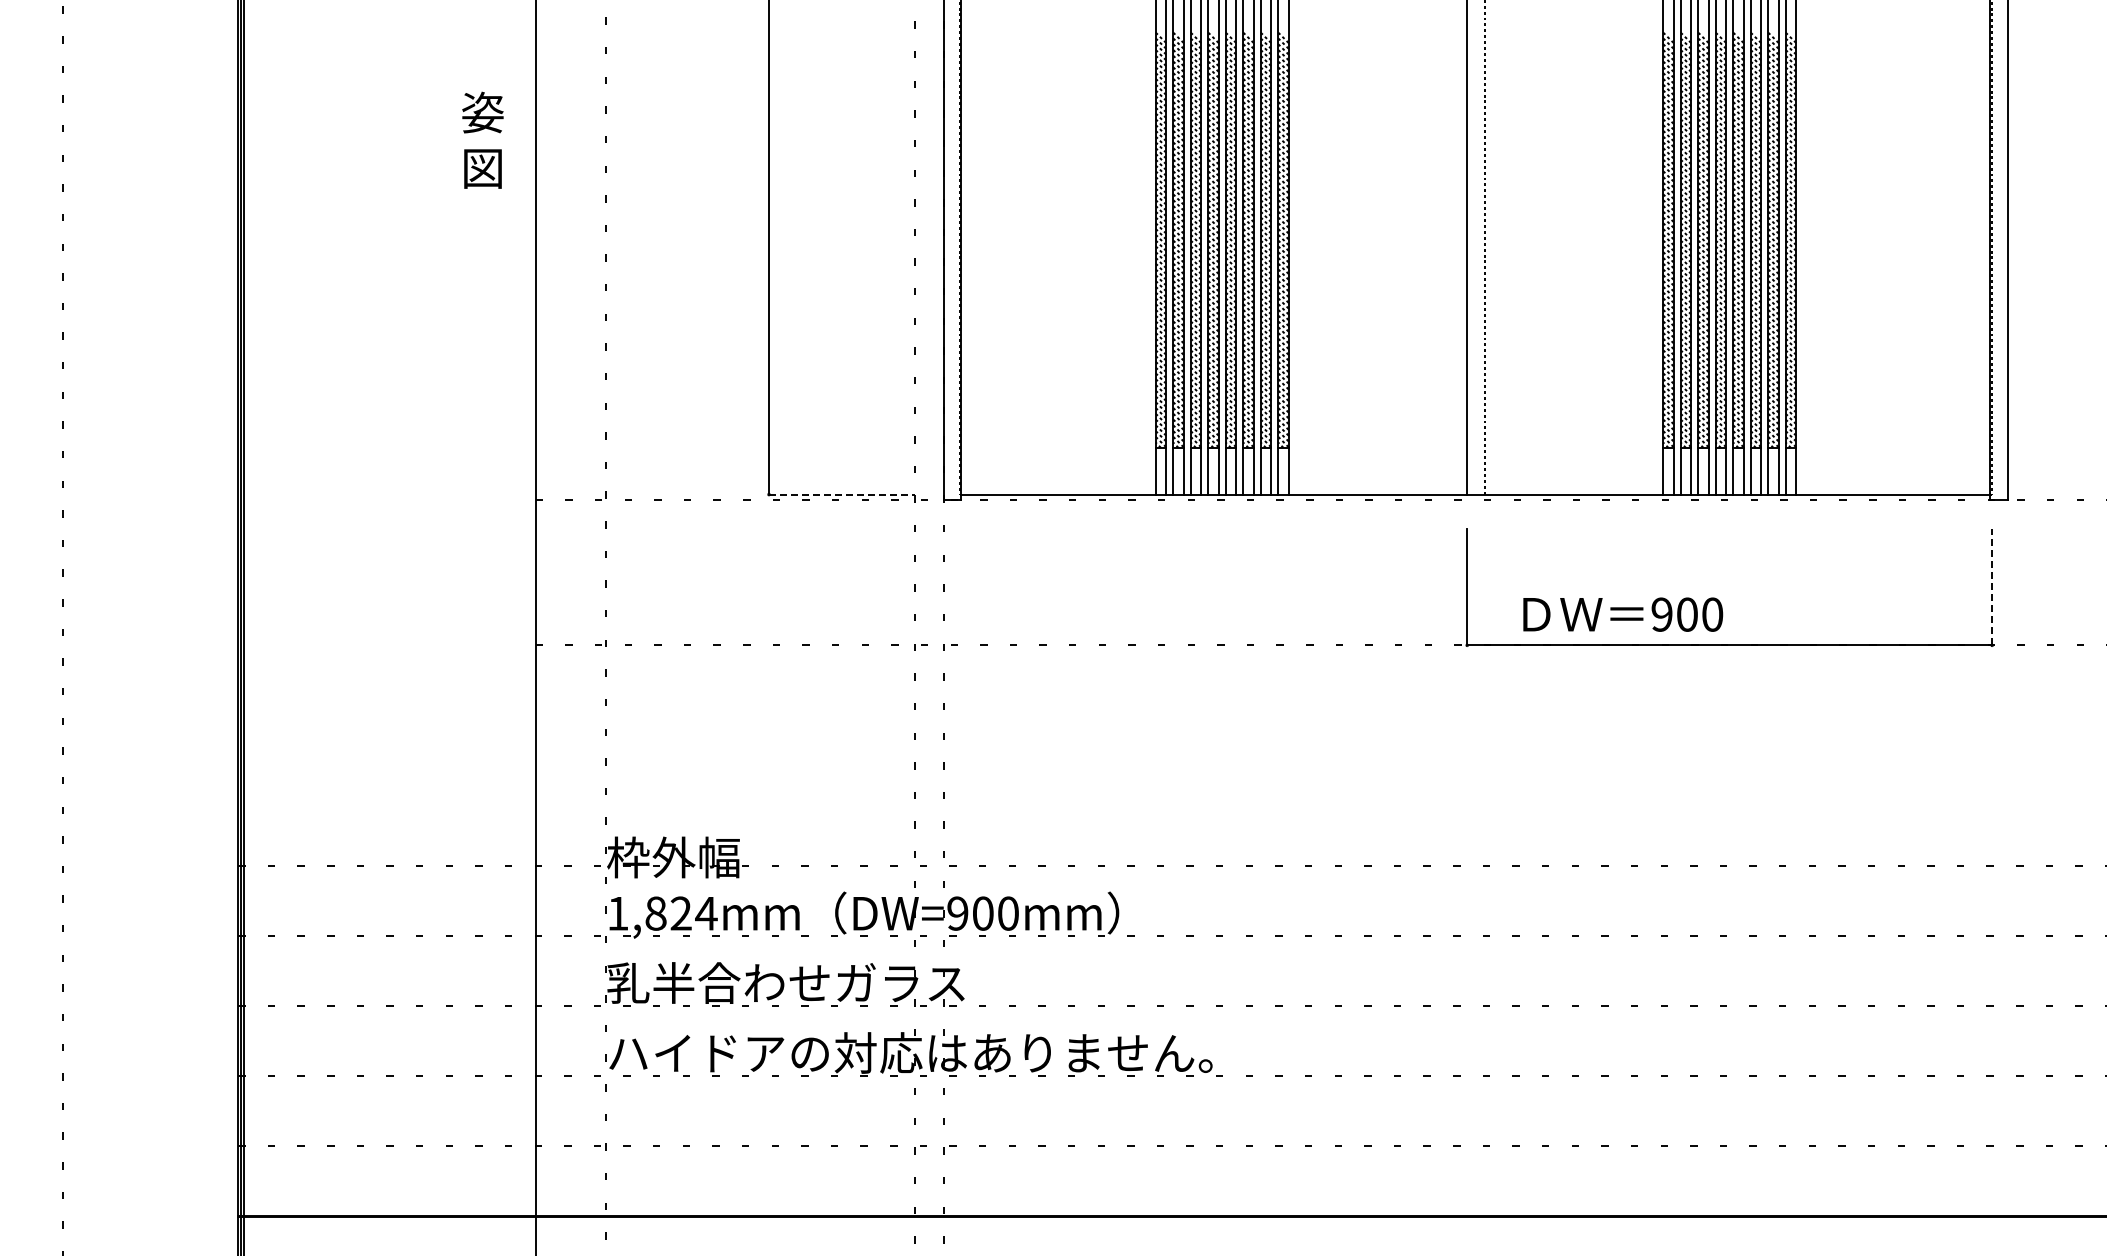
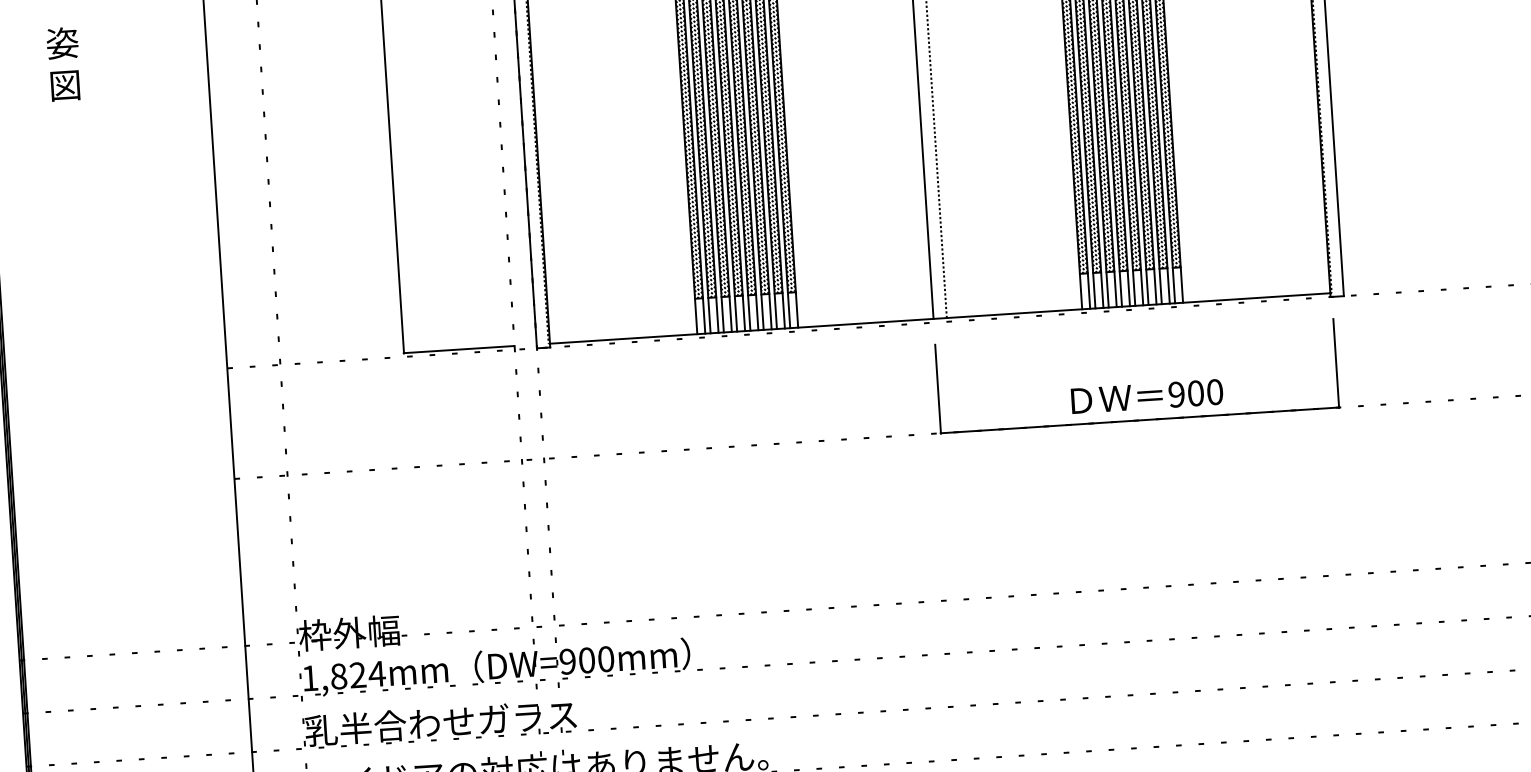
text: (482, 139) -> (63, 63), moved
line: (841, 494) -> (459, 349), dashed -> solid
line: (1992, 586) -> (1336, 362), dashed -> solid
text: (1623, 614) -> (1147, 396), moved

